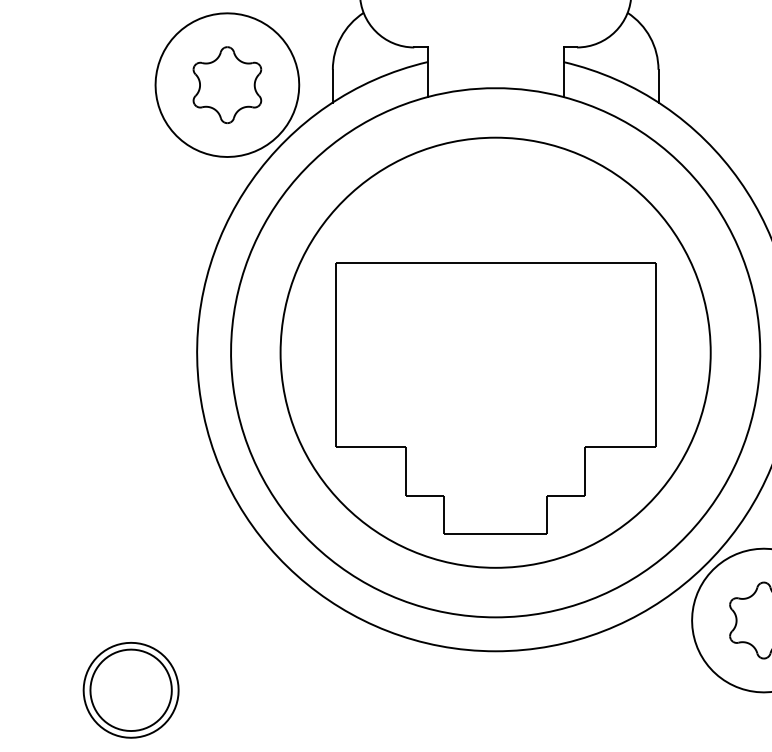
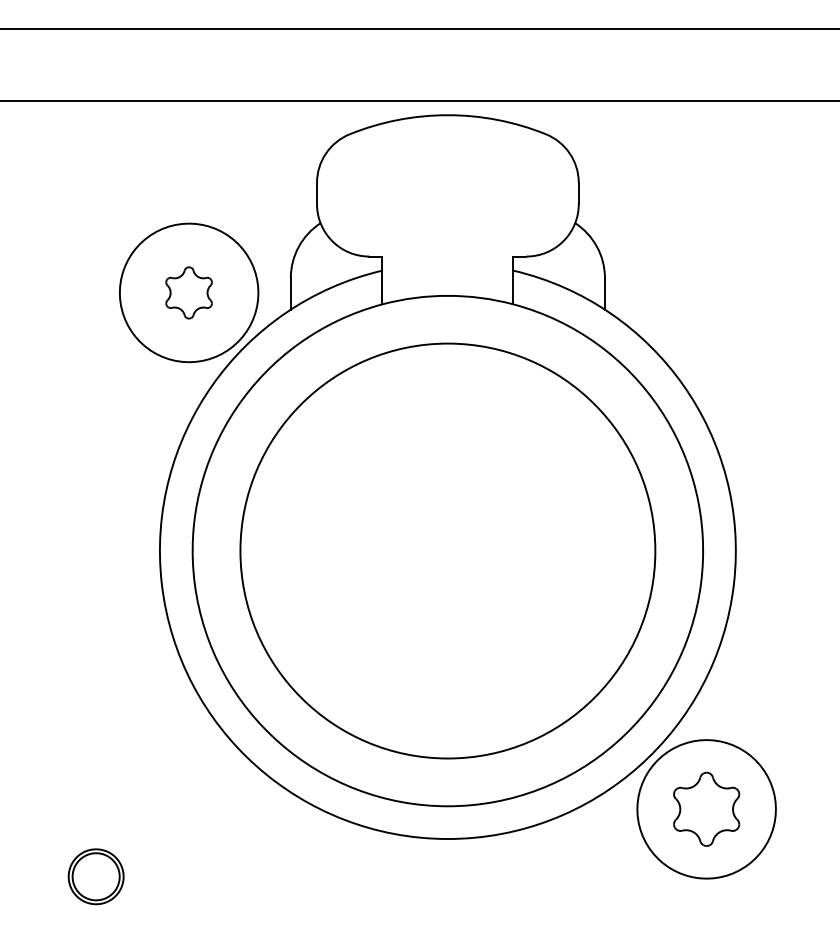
part: (226, 84) -> (188, 292), size x0.7
part: (495, 397) -> (447, 594), removed
part: (130, 690) -> (95, 876), size x0.6

